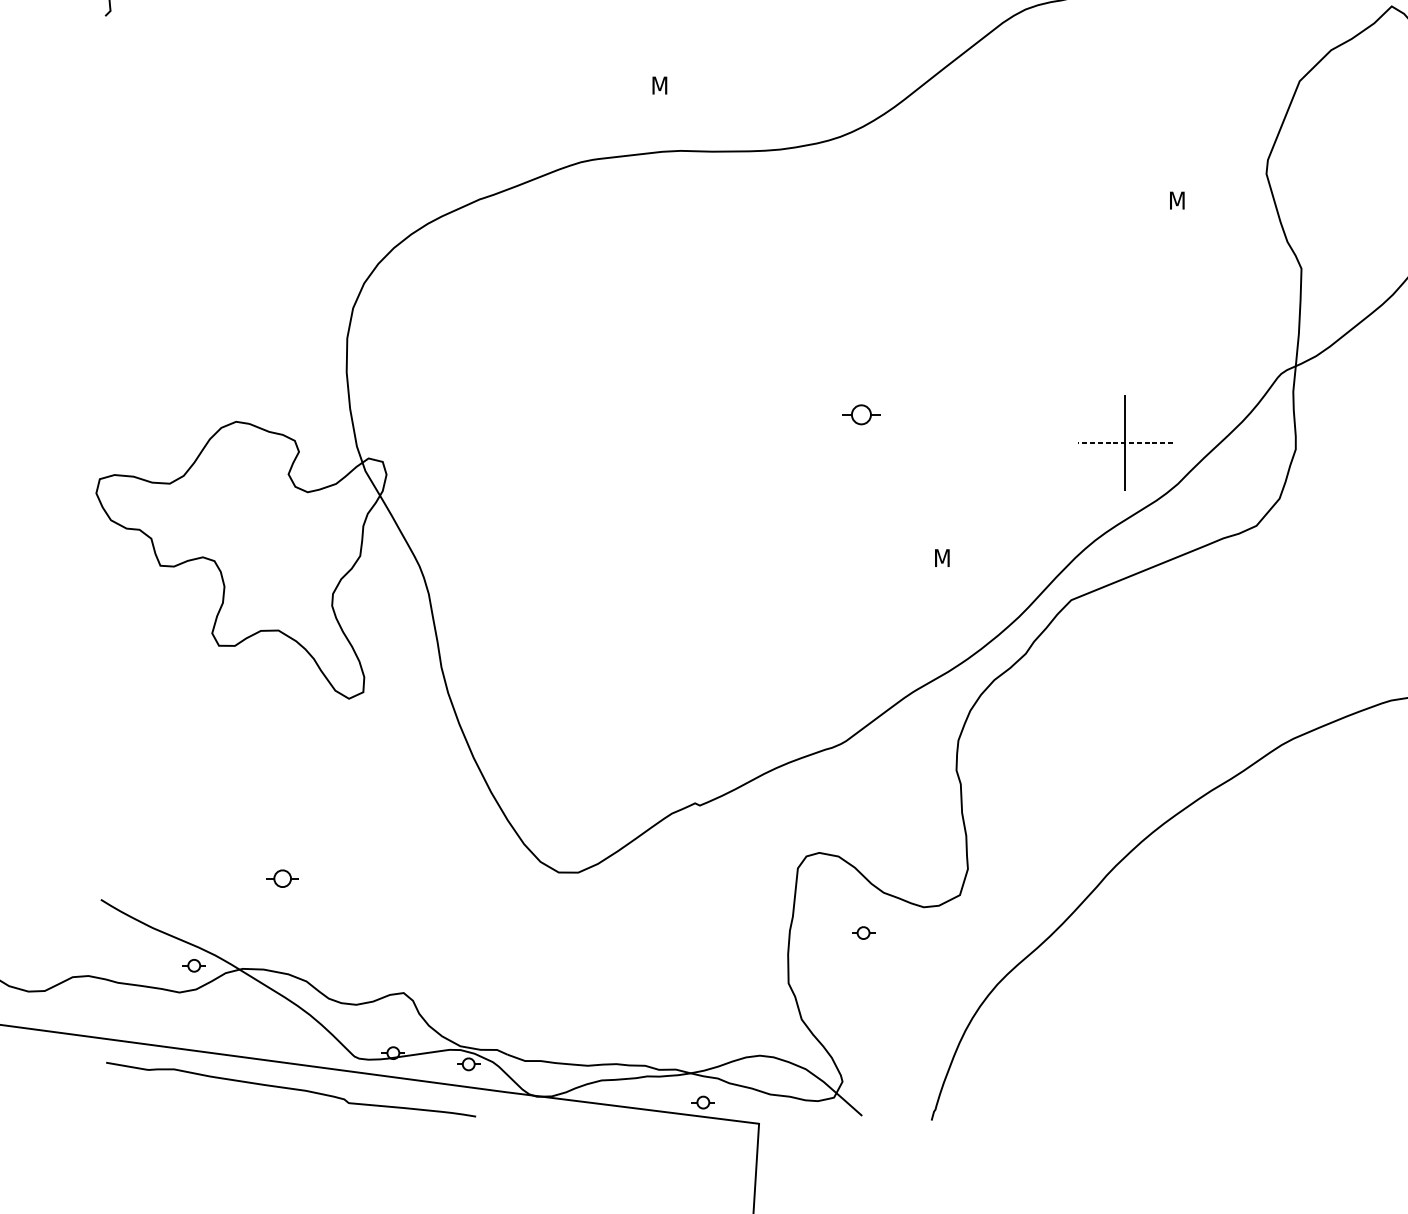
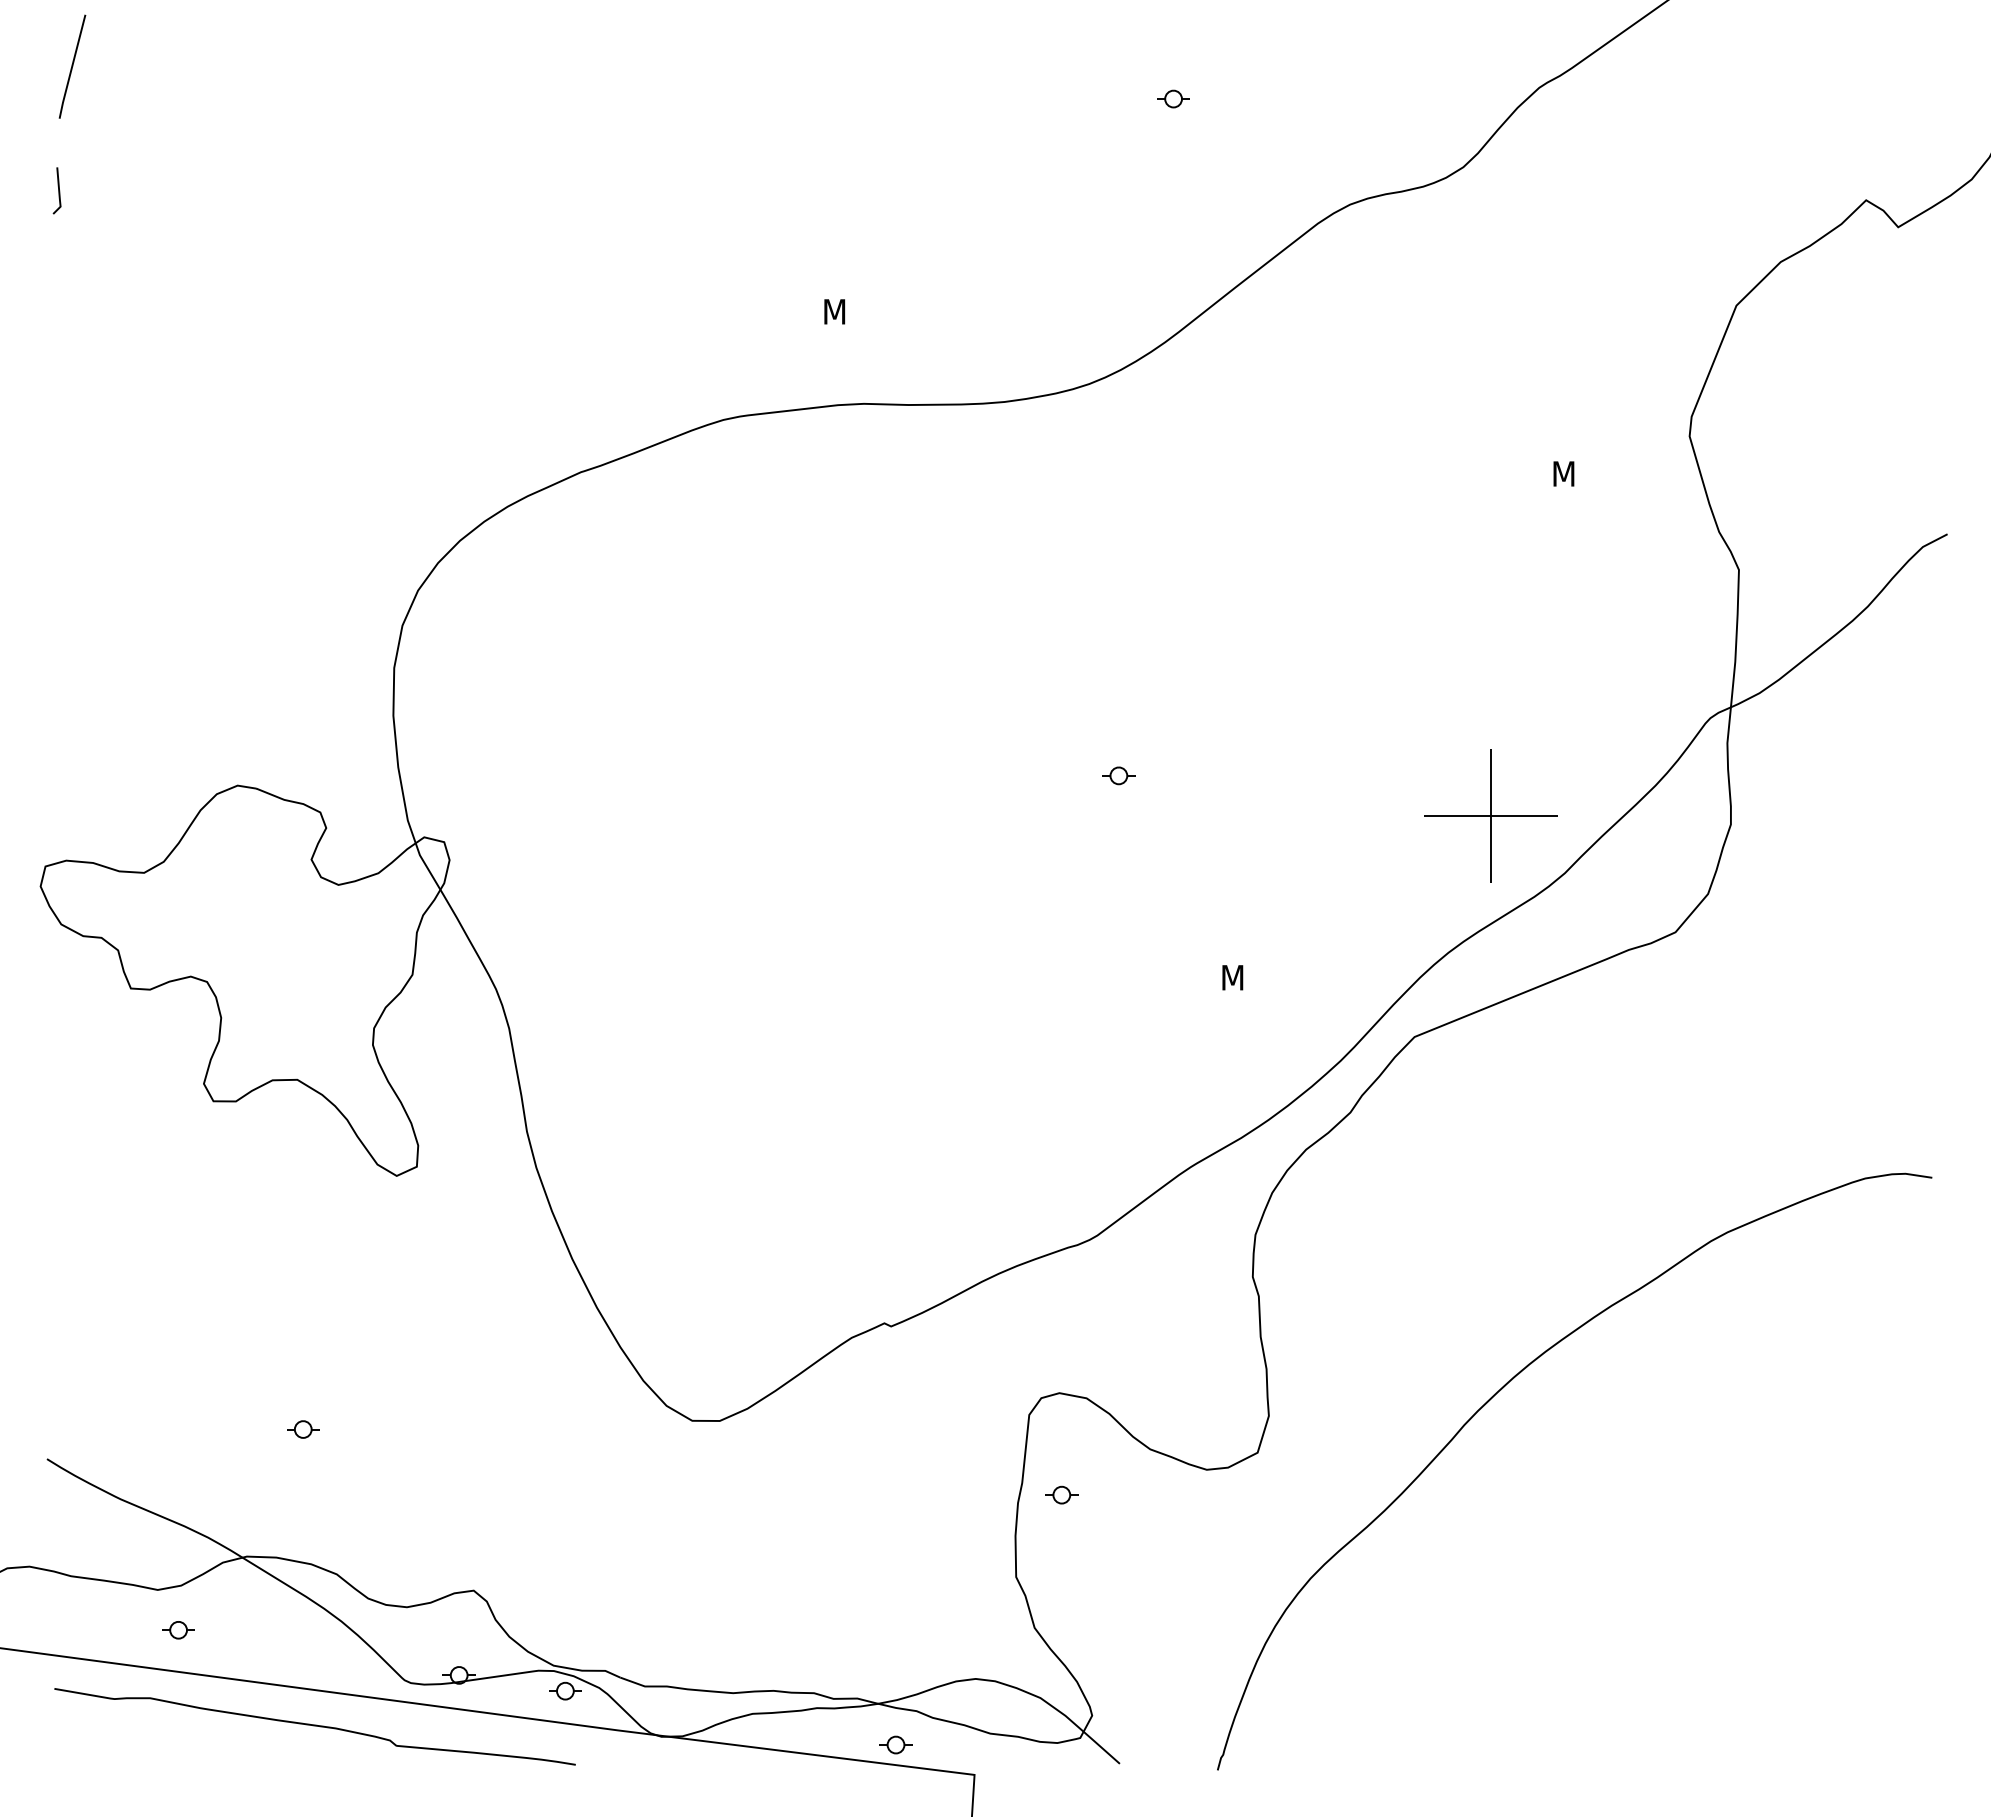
part: (861, 414) -> (1118, 775), size x0.62
line: (1125, 442) -> (1490, 815), dashed -> solid
part: (282, 878) -> (303, 1429), size x0.71
part: (863, 932) -> (1061, 1494), moved
part: (194, 965) -> (178, 1630), moved

